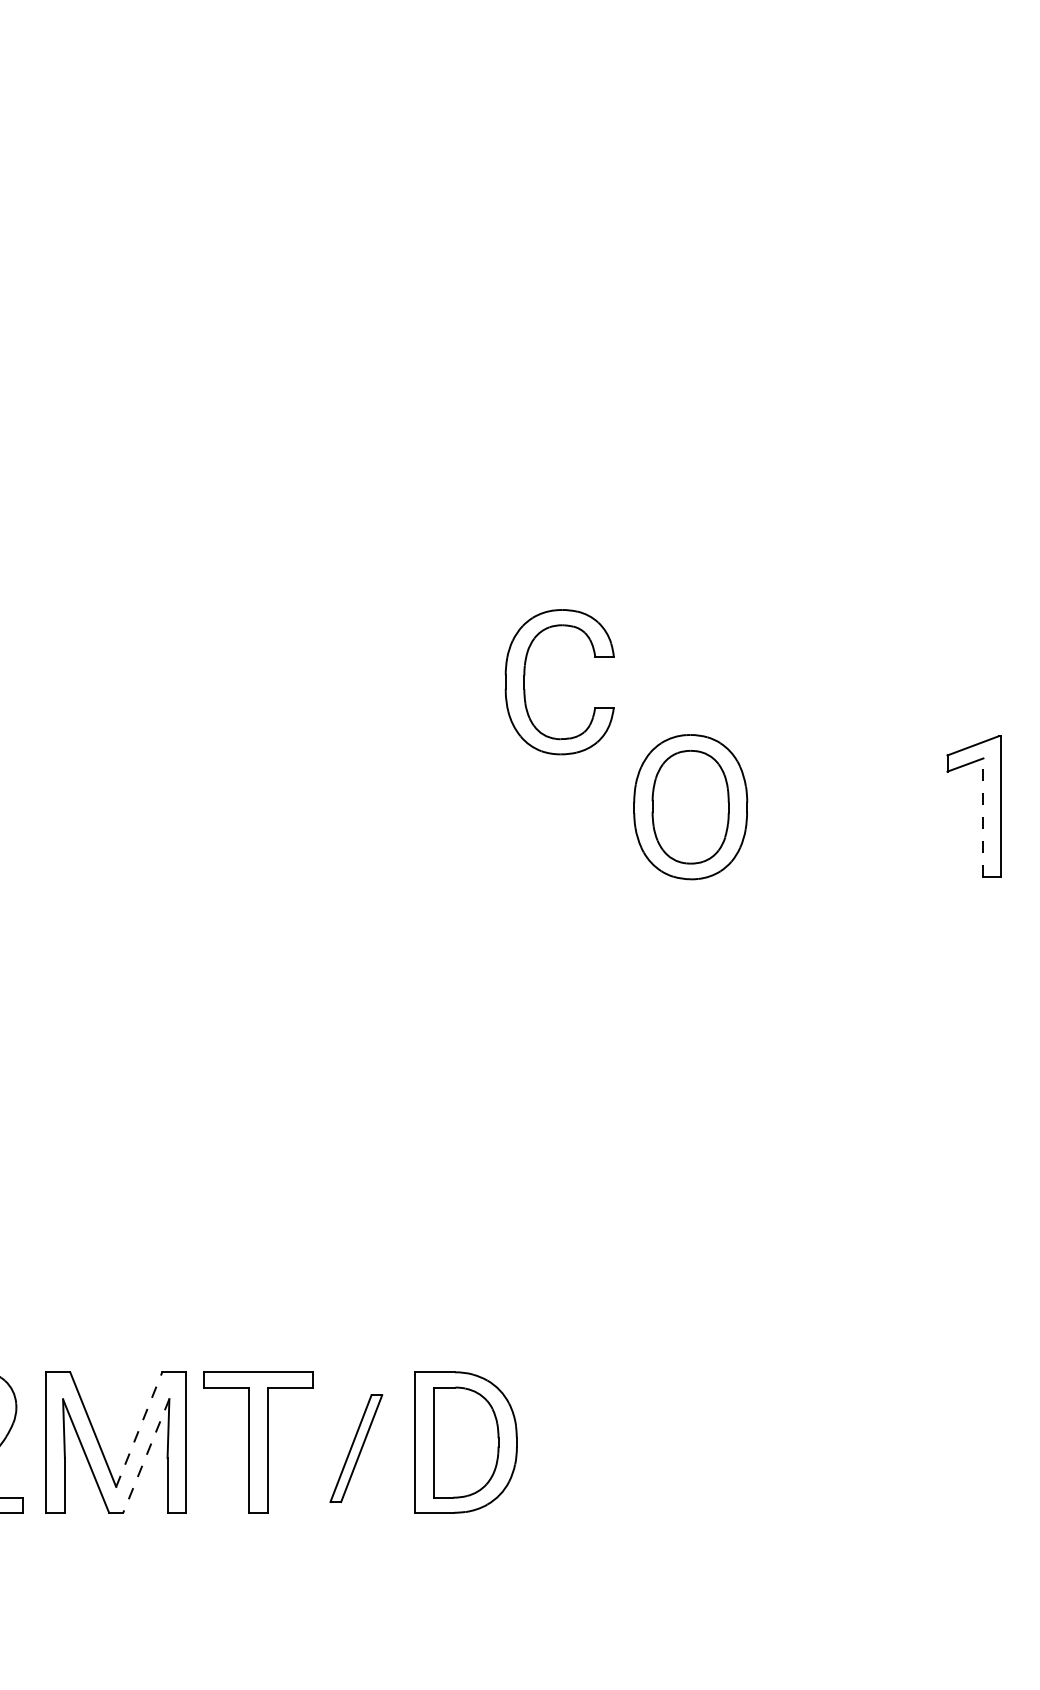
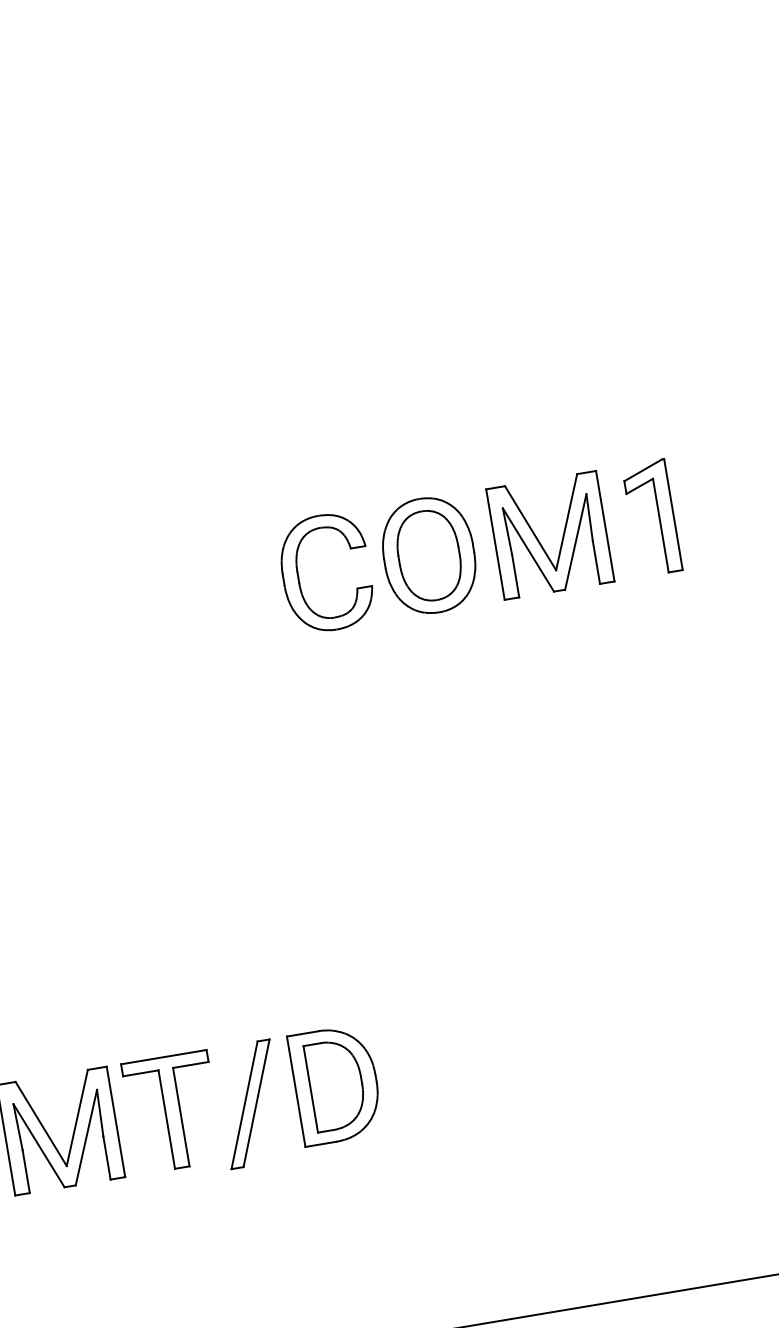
part: (525, 675) -> (298, 572), moved
part: (830, 812) -> (539, 541), added
line: (983, 817) -> (660, 525), dashed -> solid
line: (139, 1429) -> (77, 1117), dashed -> solid
part: (356, 1448) -> (250, 1104), size x1.43
line: (146, 1456) -> (86, 1138), dashed -> solid

